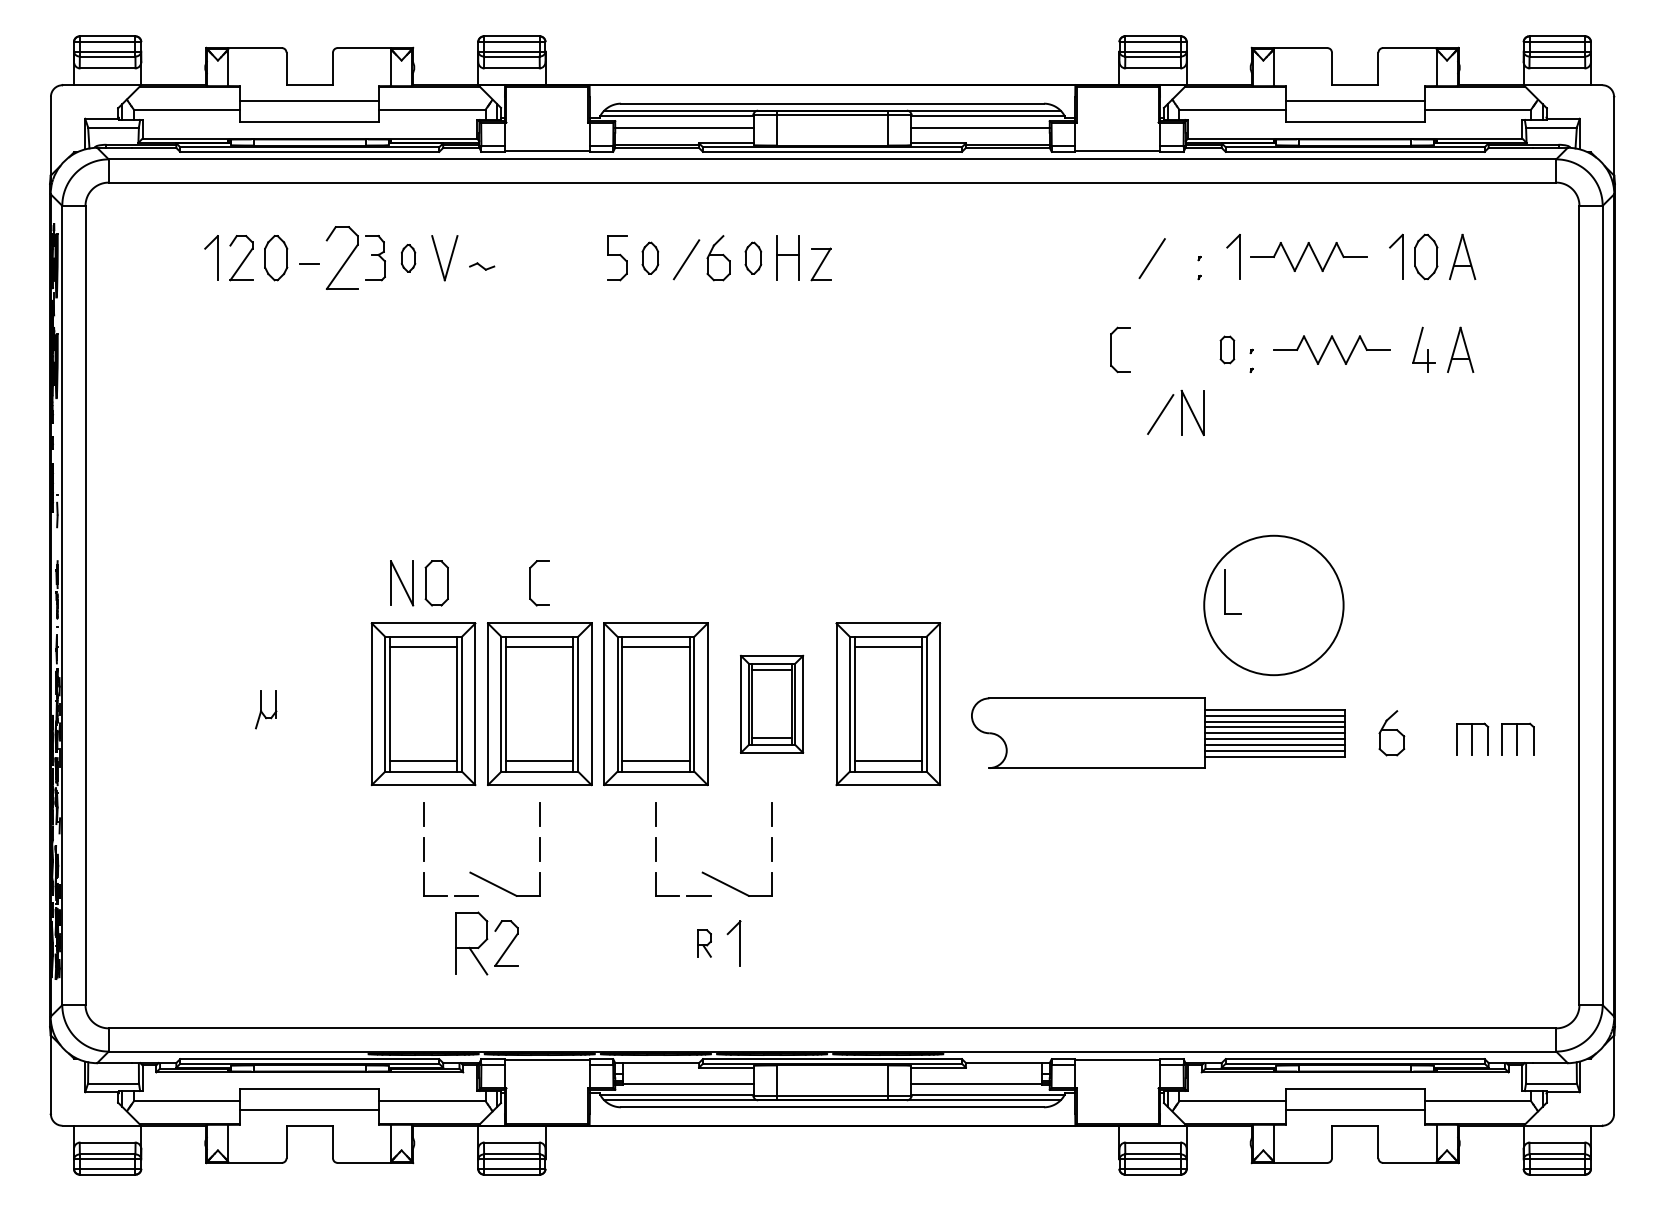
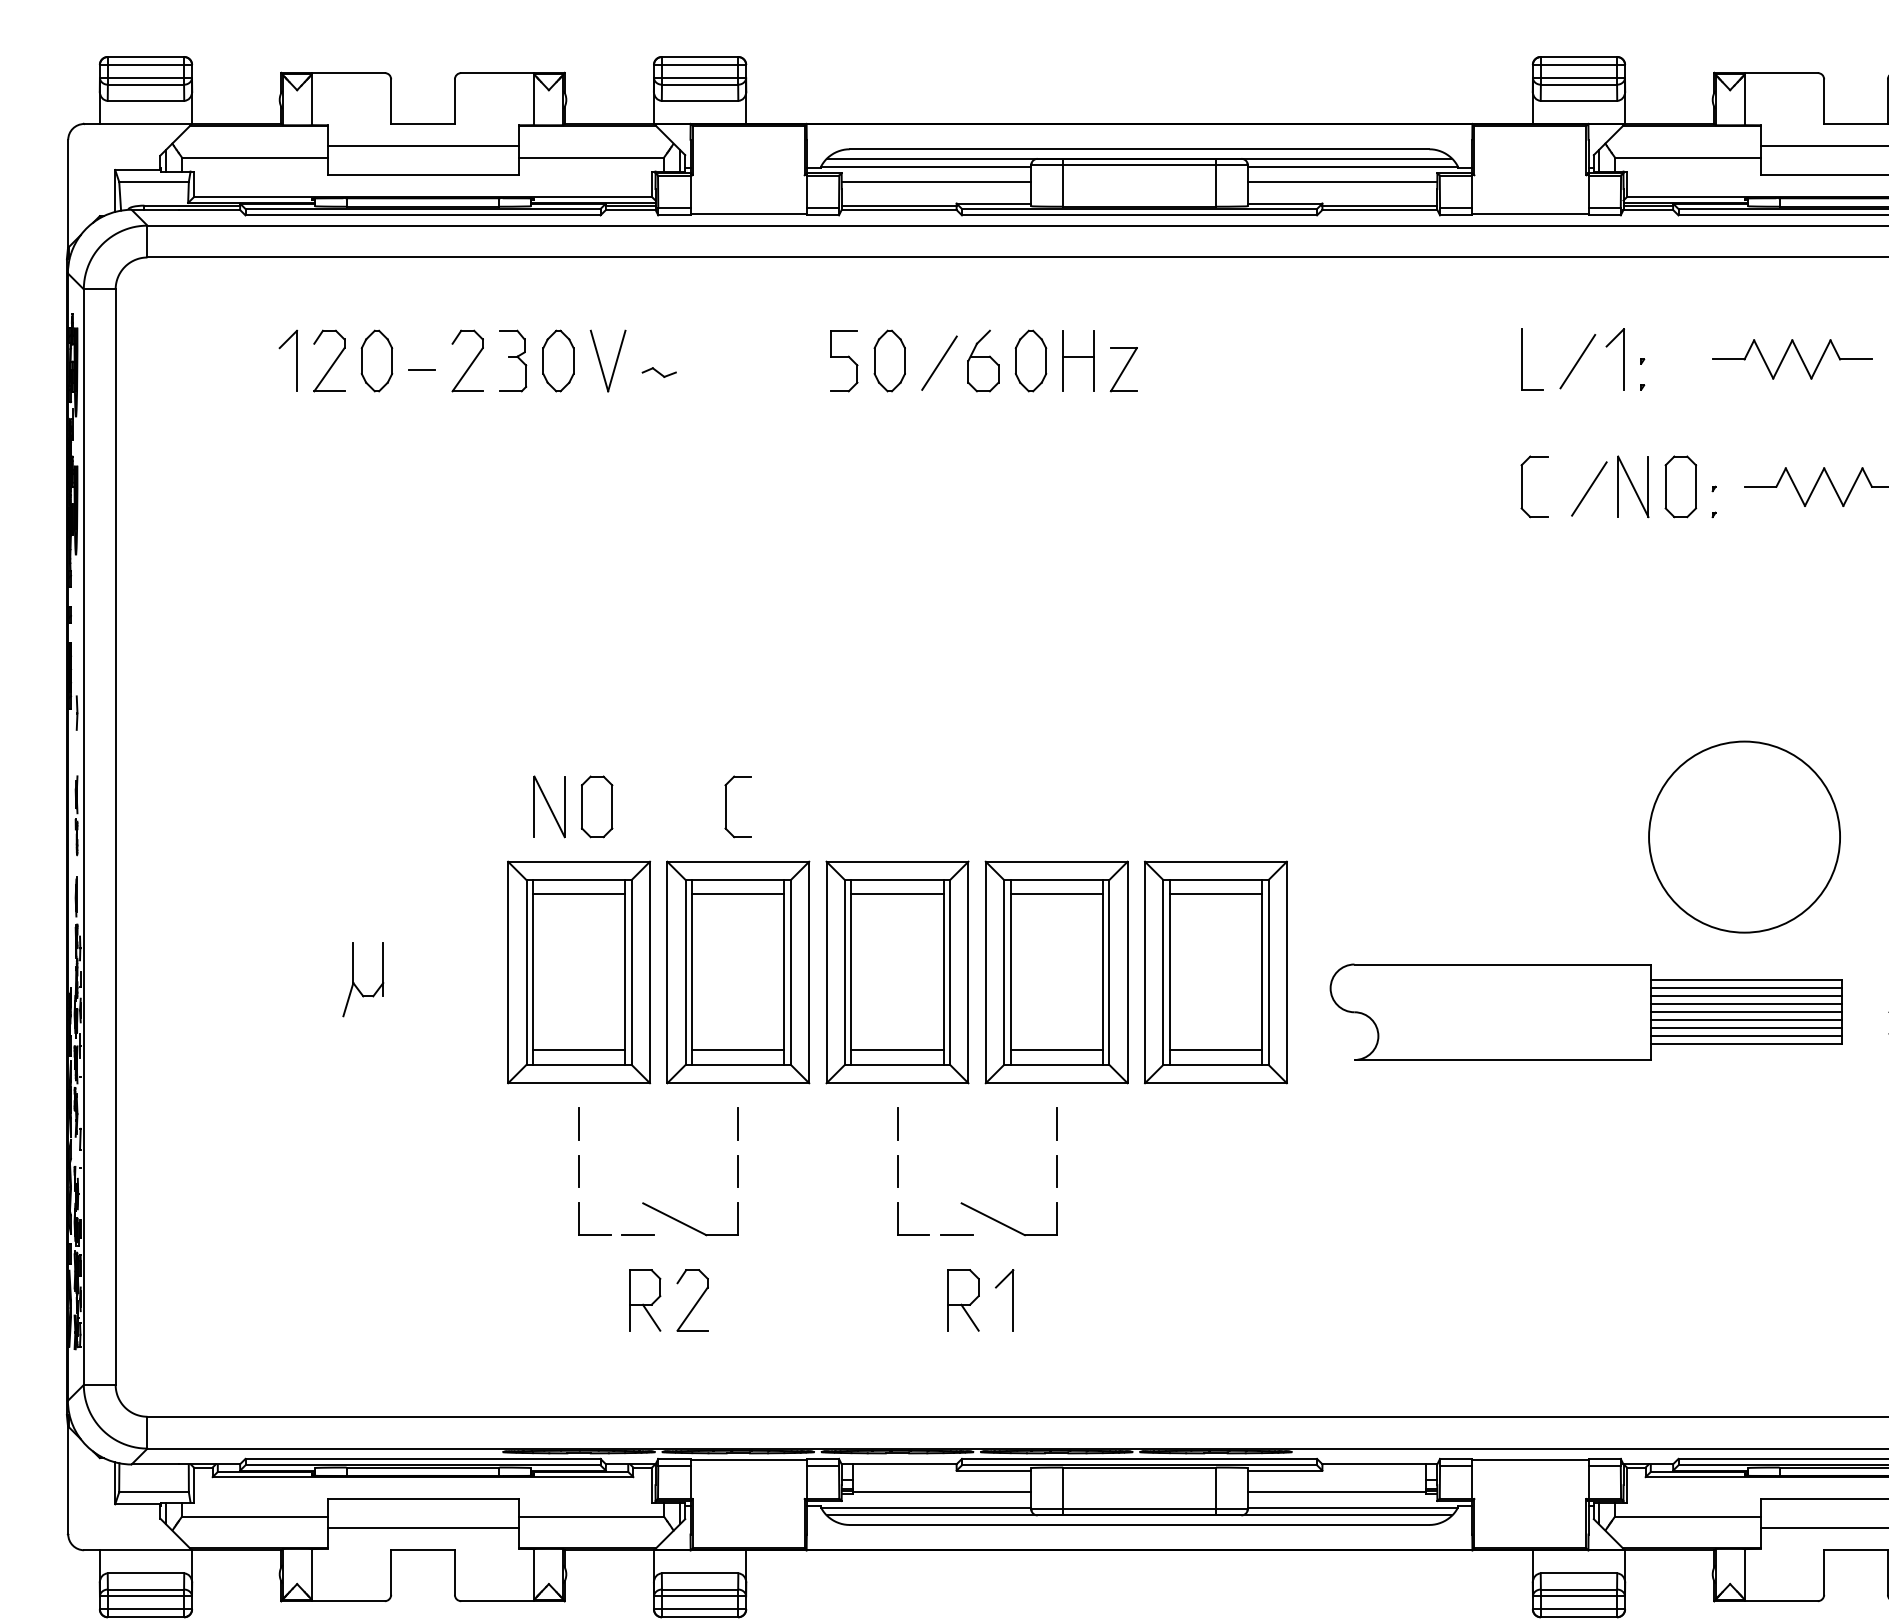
part: (1233, 256) -> (1615, 358), moved
part: (342, 258) -> (467, 361), size x0.71
part: (408, 258) -> (558, 361), size x1.67
part: (650, 258) -> (890, 361), size x1.43
part: (753, 258) -> (1031, 361), size x1.43
part: (1227, 349) -> (1680, 486), size x1.67
part: (1175, 412) -> (1609, 486), moved
part: (1225, 591) -> (1521, 358), moved
part: (771, 704) -> (1055, 972), size x1.67
part: (265, 709) -> (362, 979), size x1.43
part: (471, 943) -> (644, 1300), size x0.71
part: (704, 943) -> (964, 1300), size x1.67

